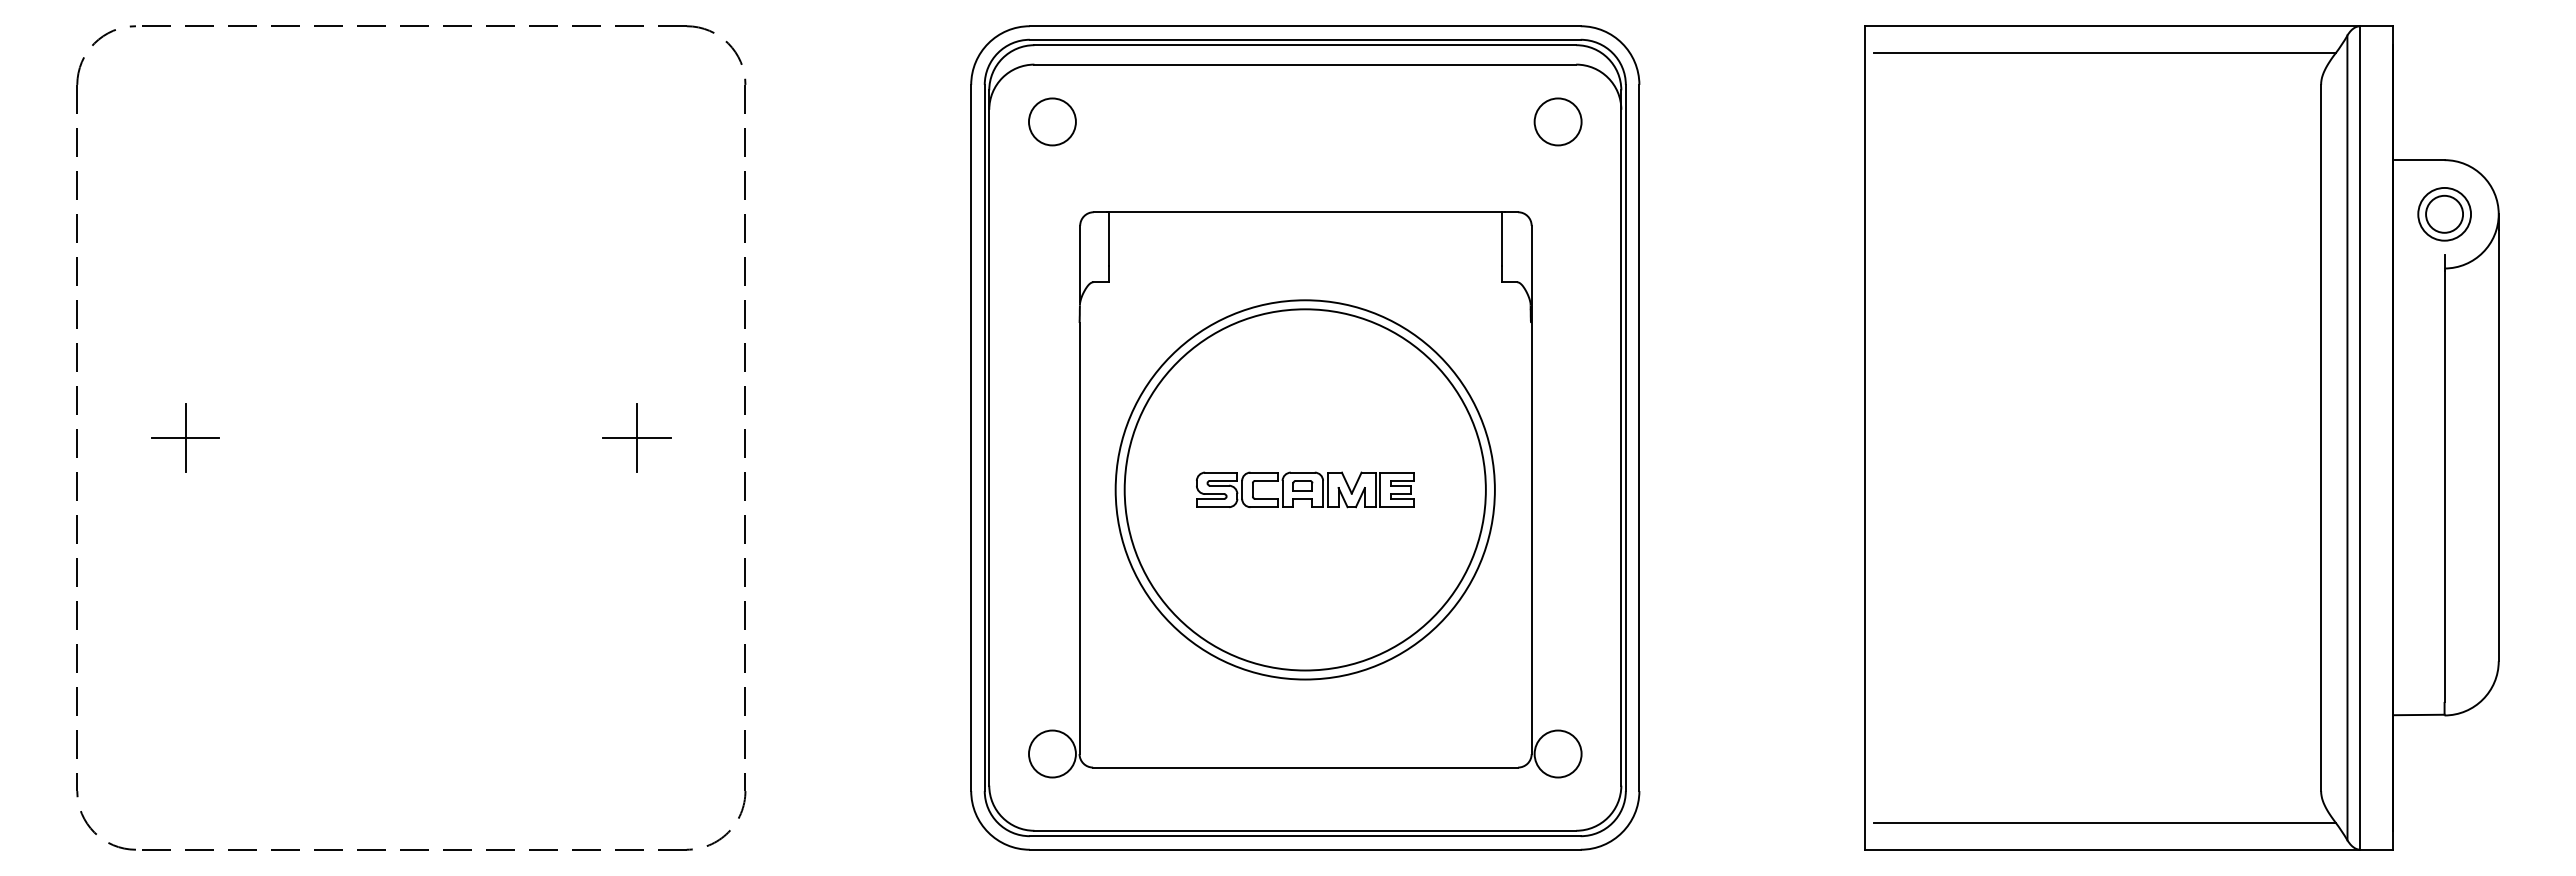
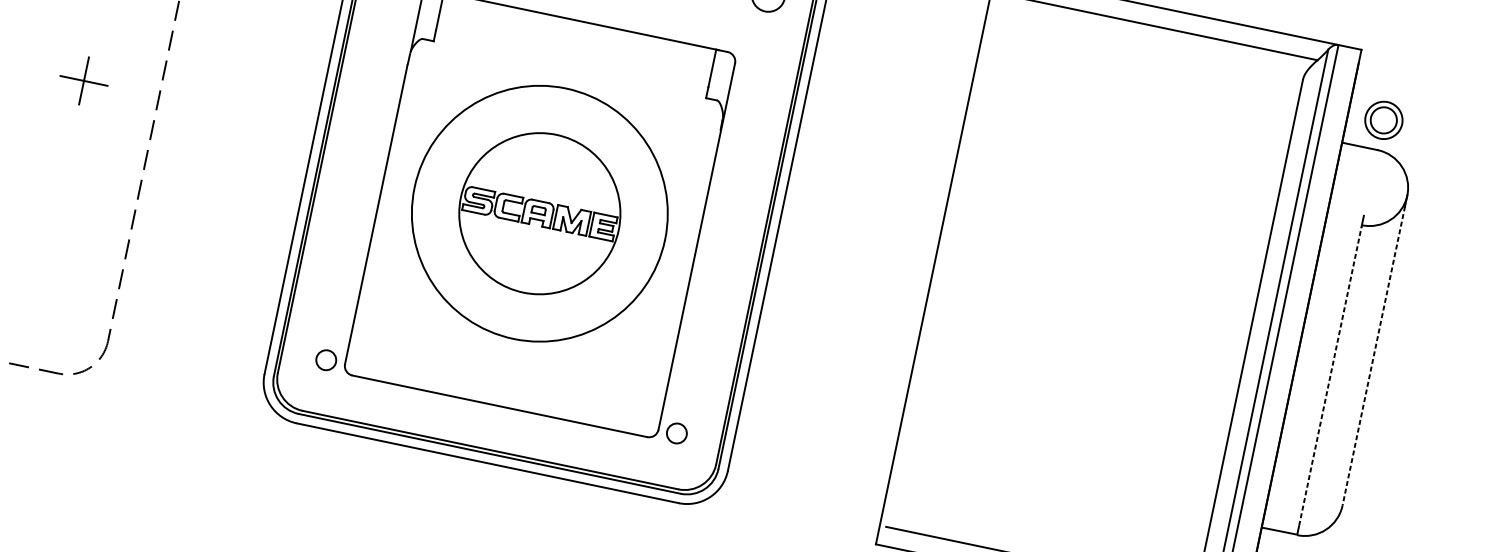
part: (2444, 214) -> (1383, 120), moved
line: (2498, 445) -> (1373, 355), solid -> dashed
line: (2444, 486) -> (1330, 376), solid -> dashed
circle: (1304, 489) -> (539, 213), size x0.6
circle: (1052, 753) -> (326, 359), size x0.6
circle: (1557, 753) -> (676, 433), size x0.6

